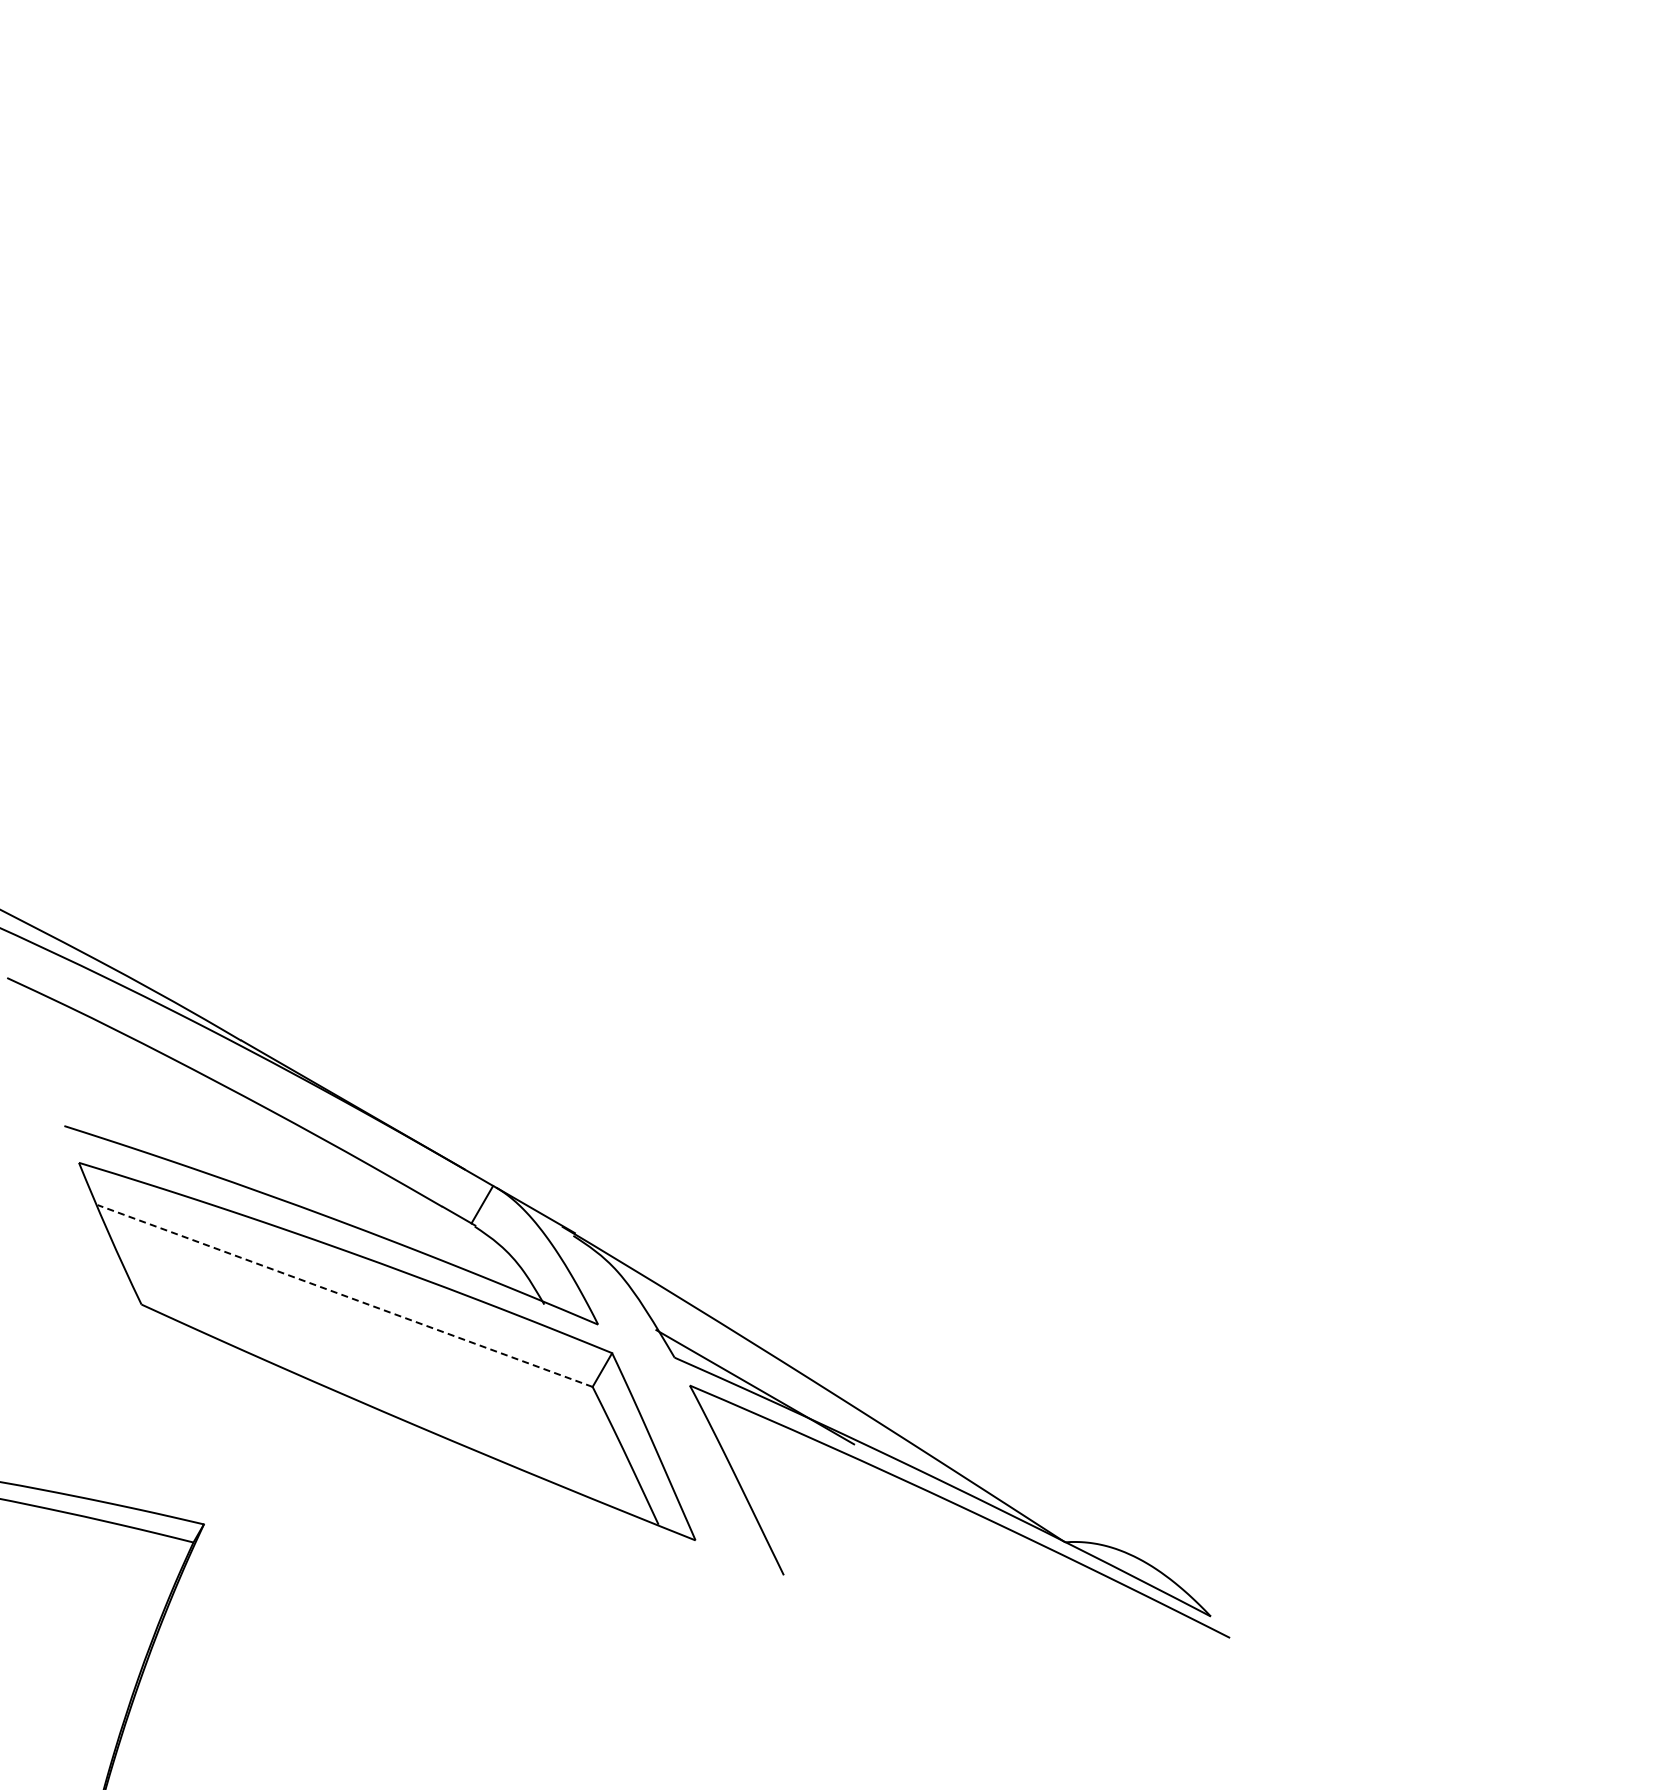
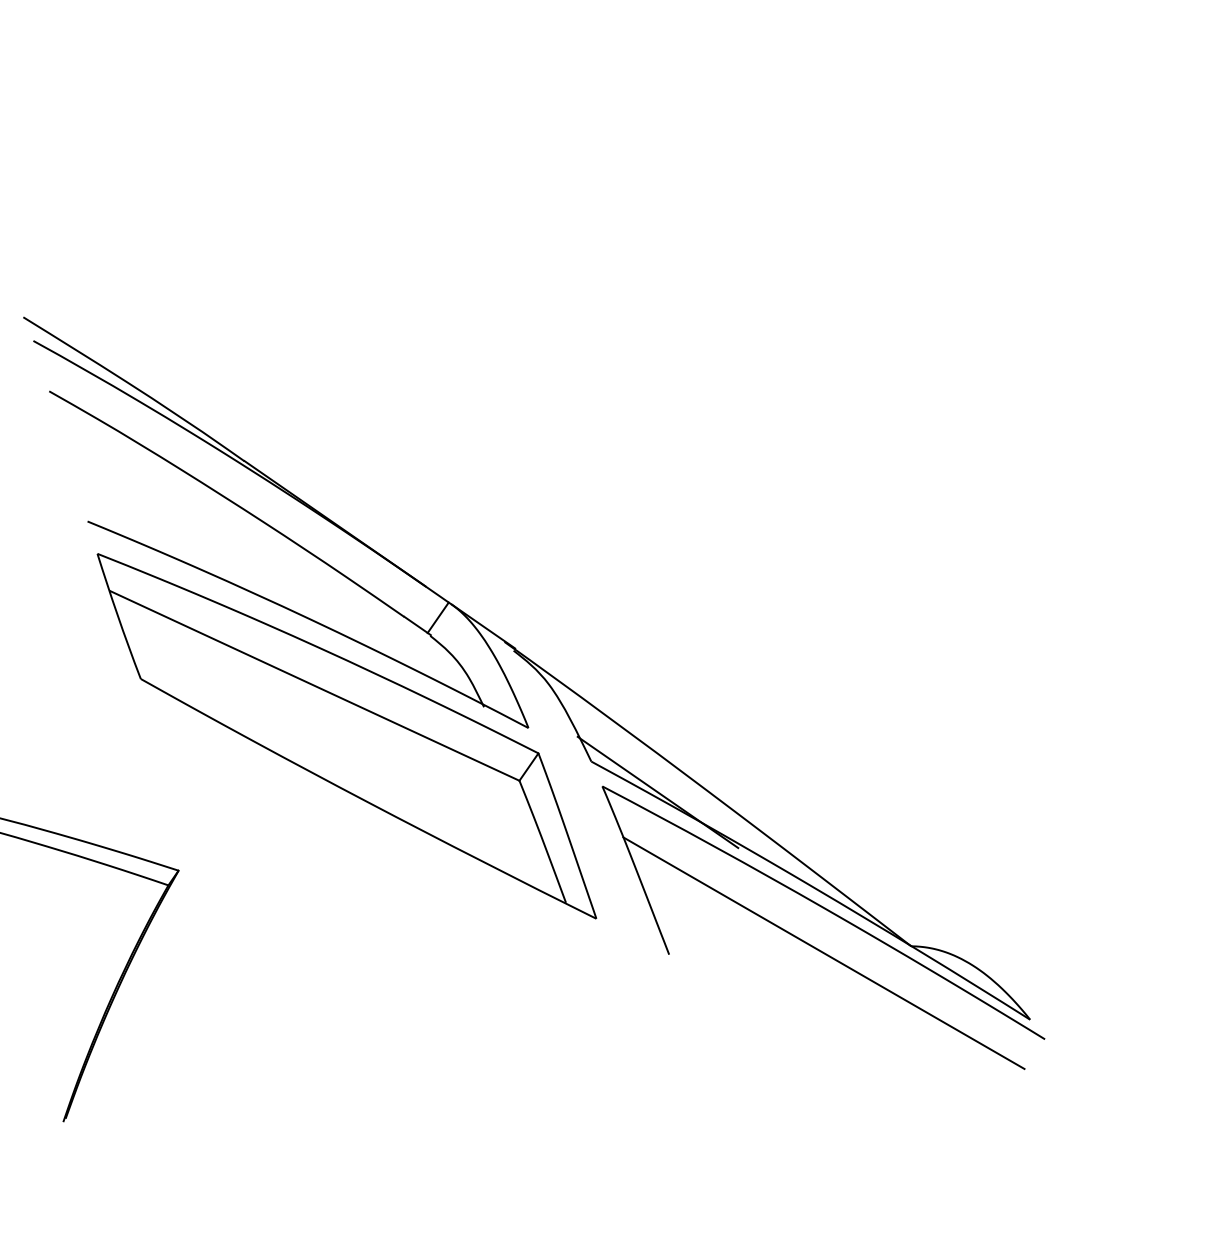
line: (345, 1296) -> (315, 686), dashed -> solid
line: (963, 1558) -> (823, 952), added

